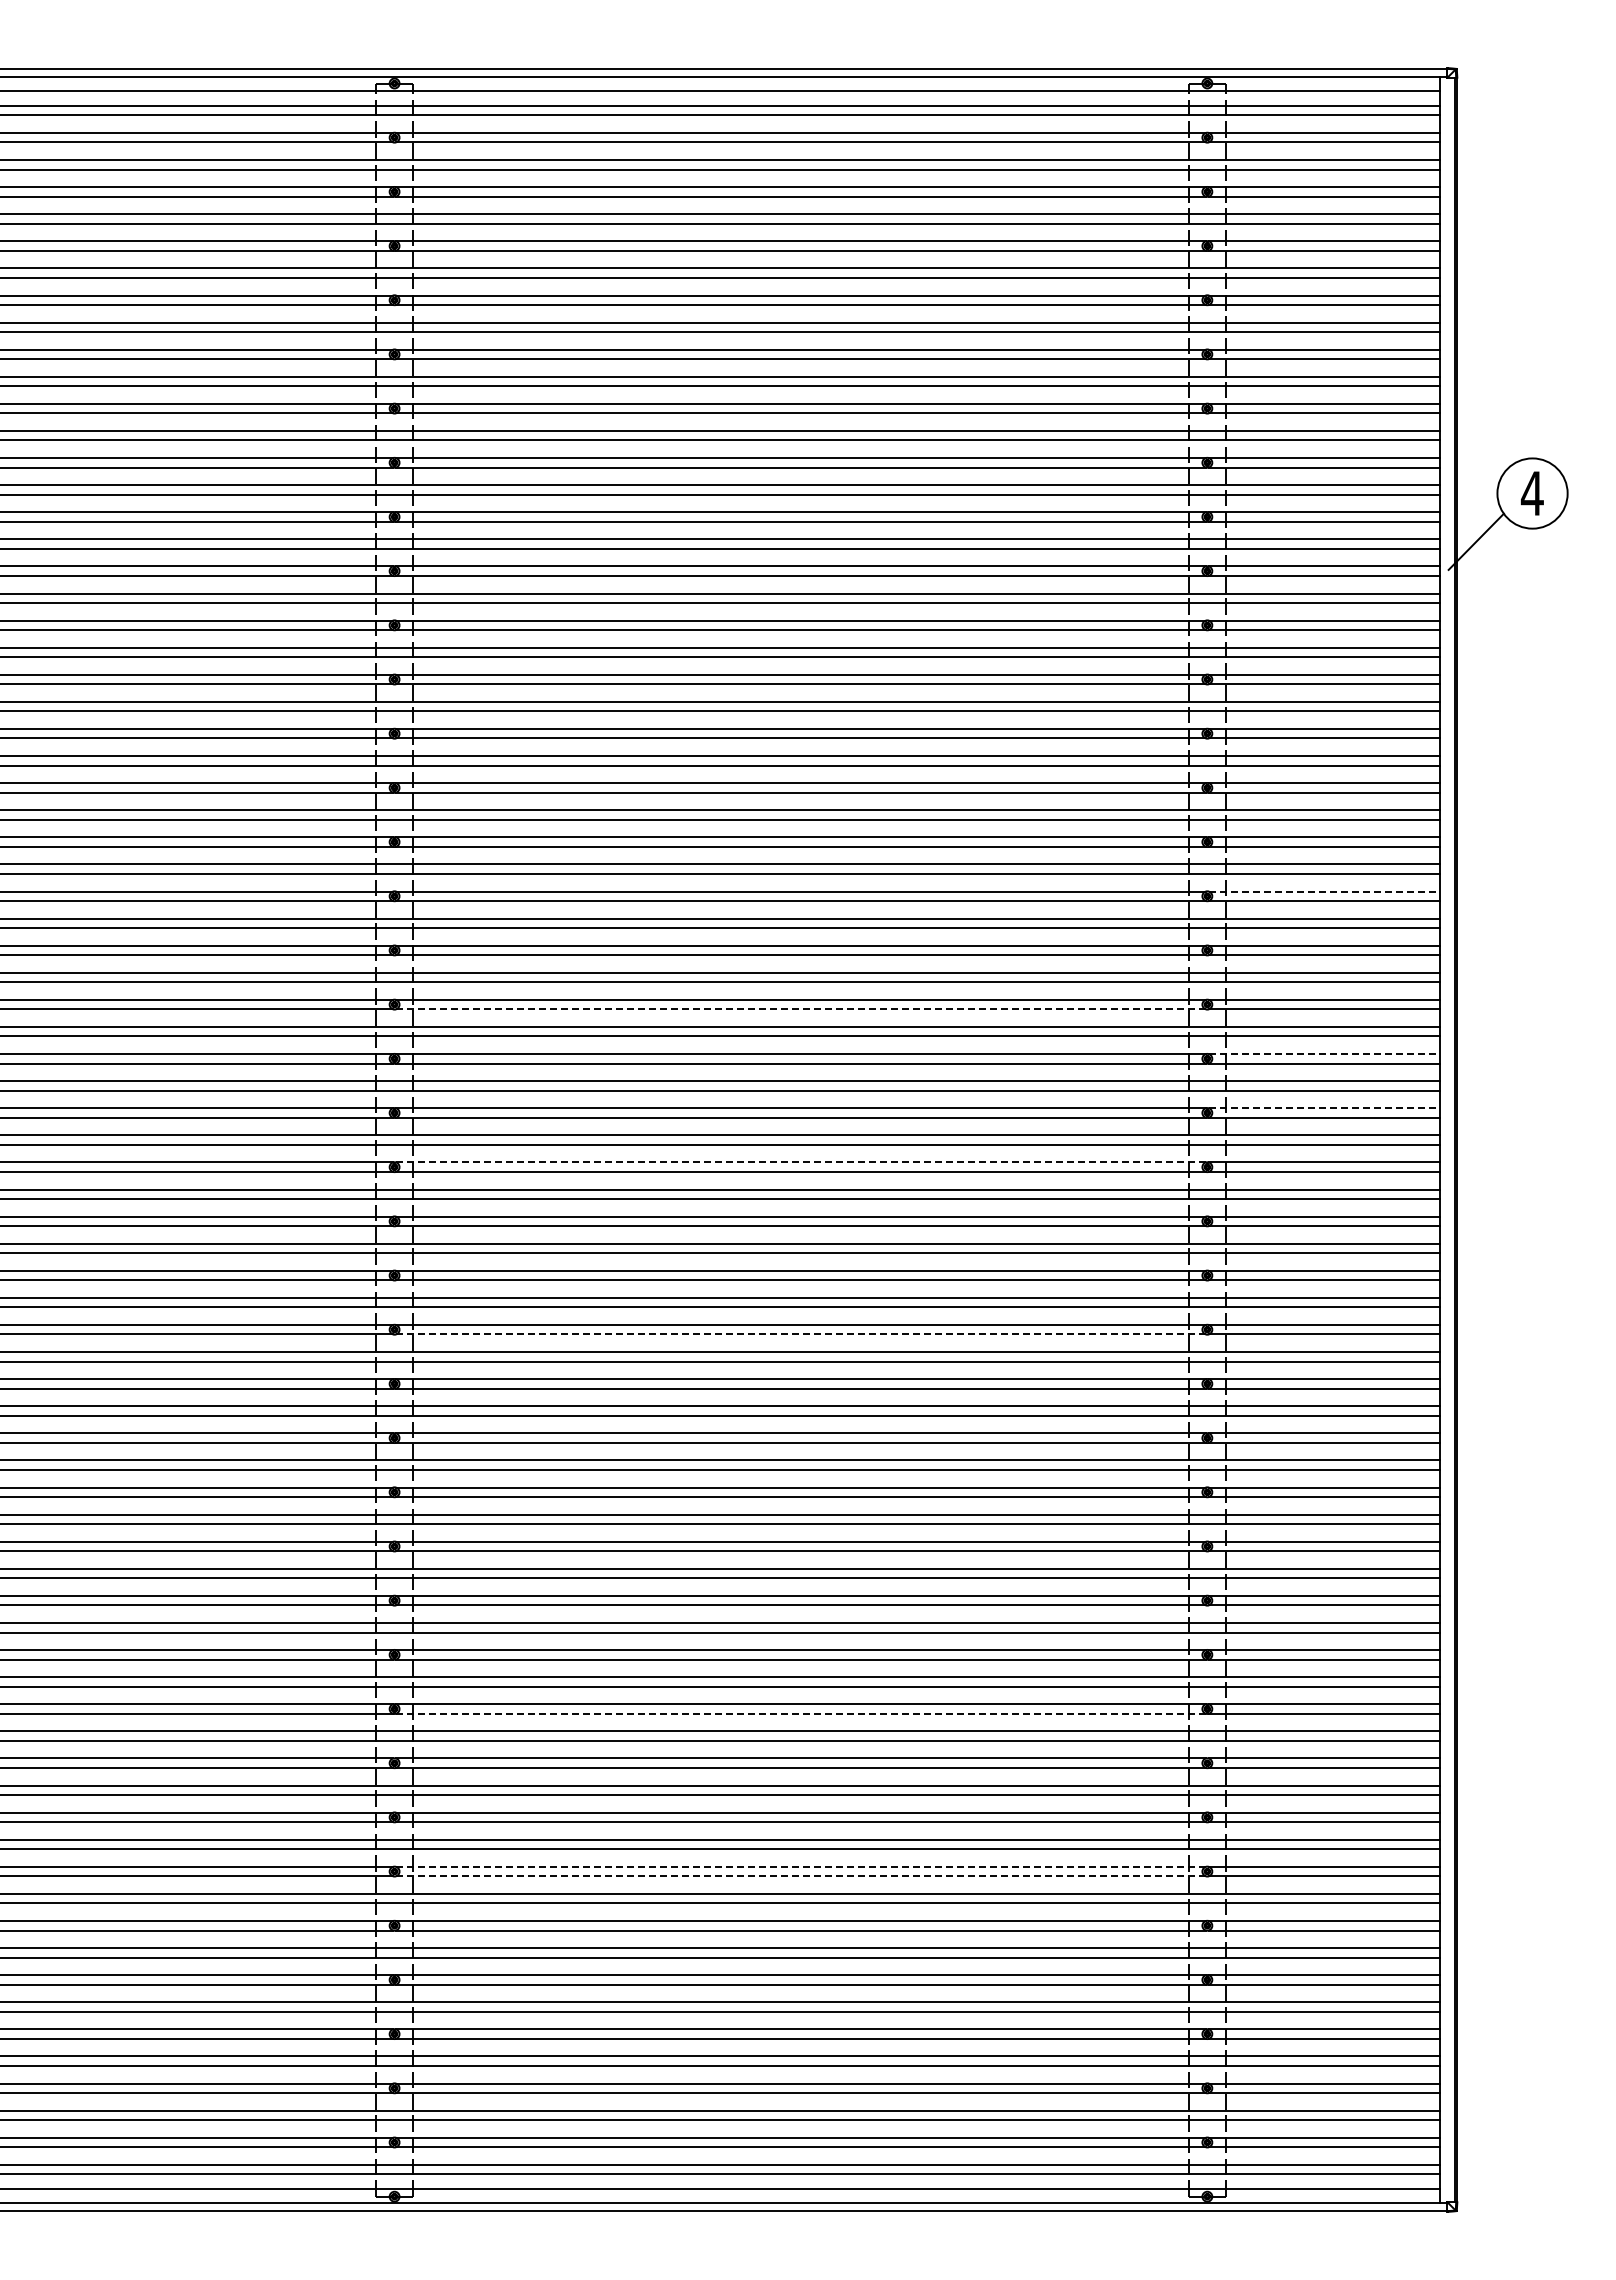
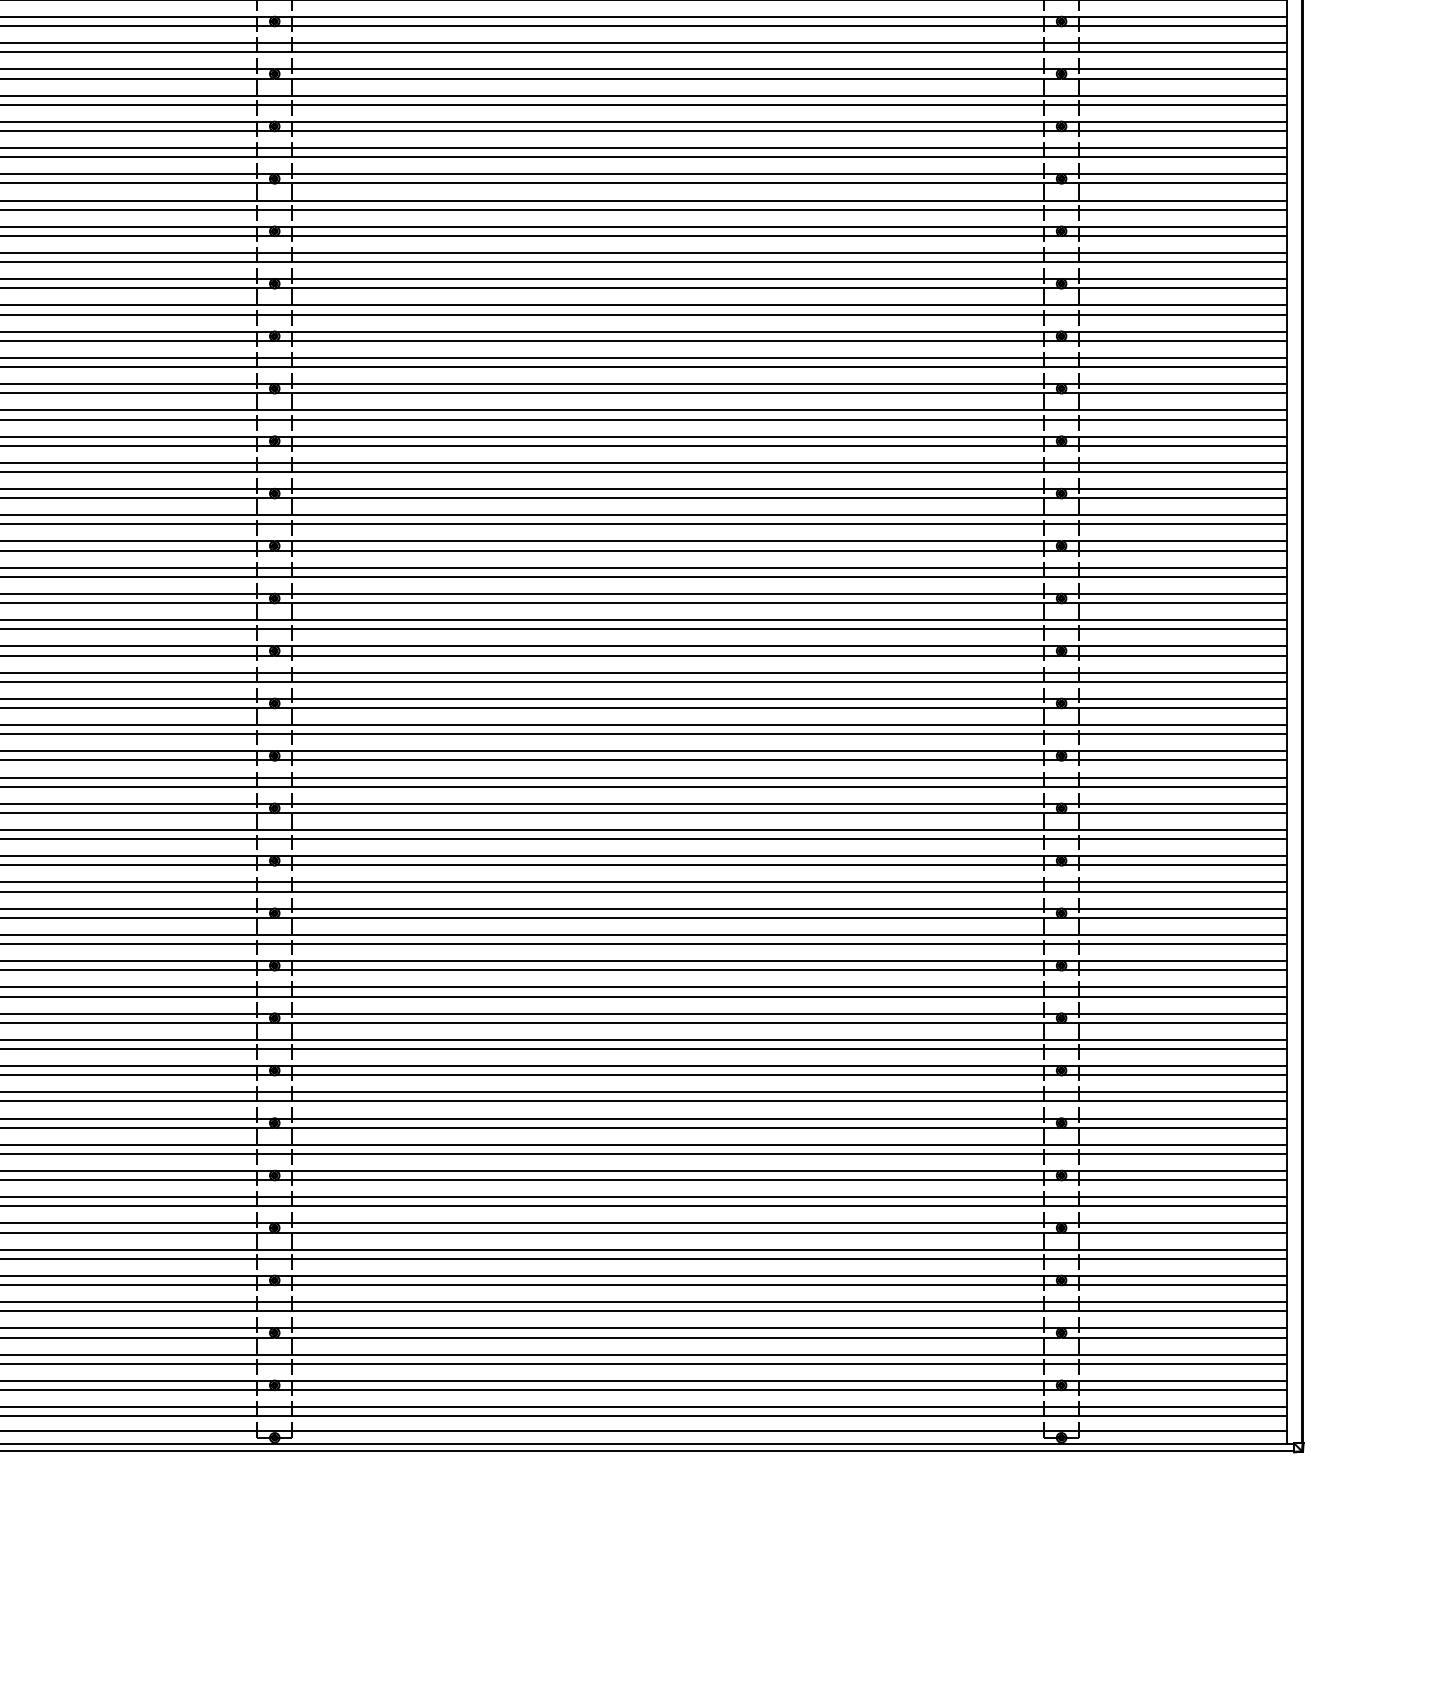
line: (1324, 891) -> (1175, 174), dashed -> solid
line: (800, 1009) -> (667, 288), dashed -> solid
line: (1324, 1054) -> (1175, 332), dashed -> solid
line: (1324, 1108) -> (1175, 384), dashed -> solid
line: (800, 1162) -> (667, 436), dashed -> solid
line: (800, 1334) -> (667, 603), dashed -> solid
line: (800, 1713) -> (667, 970), dashed -> solid
line: (800, 1866) -> (667, 1118), dashed -> solid
line: (800, 1876) -> (667, 1127), dashed -> solid

